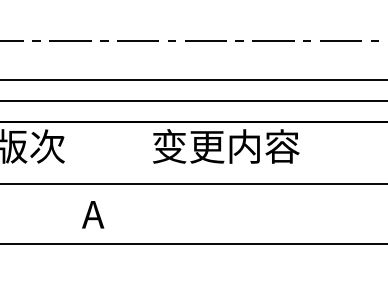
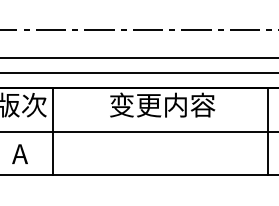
line: (72, 181) -> (52, 130), added
line: (372, 183) -> (267, 131), added
text: (92, 213) -> (19, 153), moved

